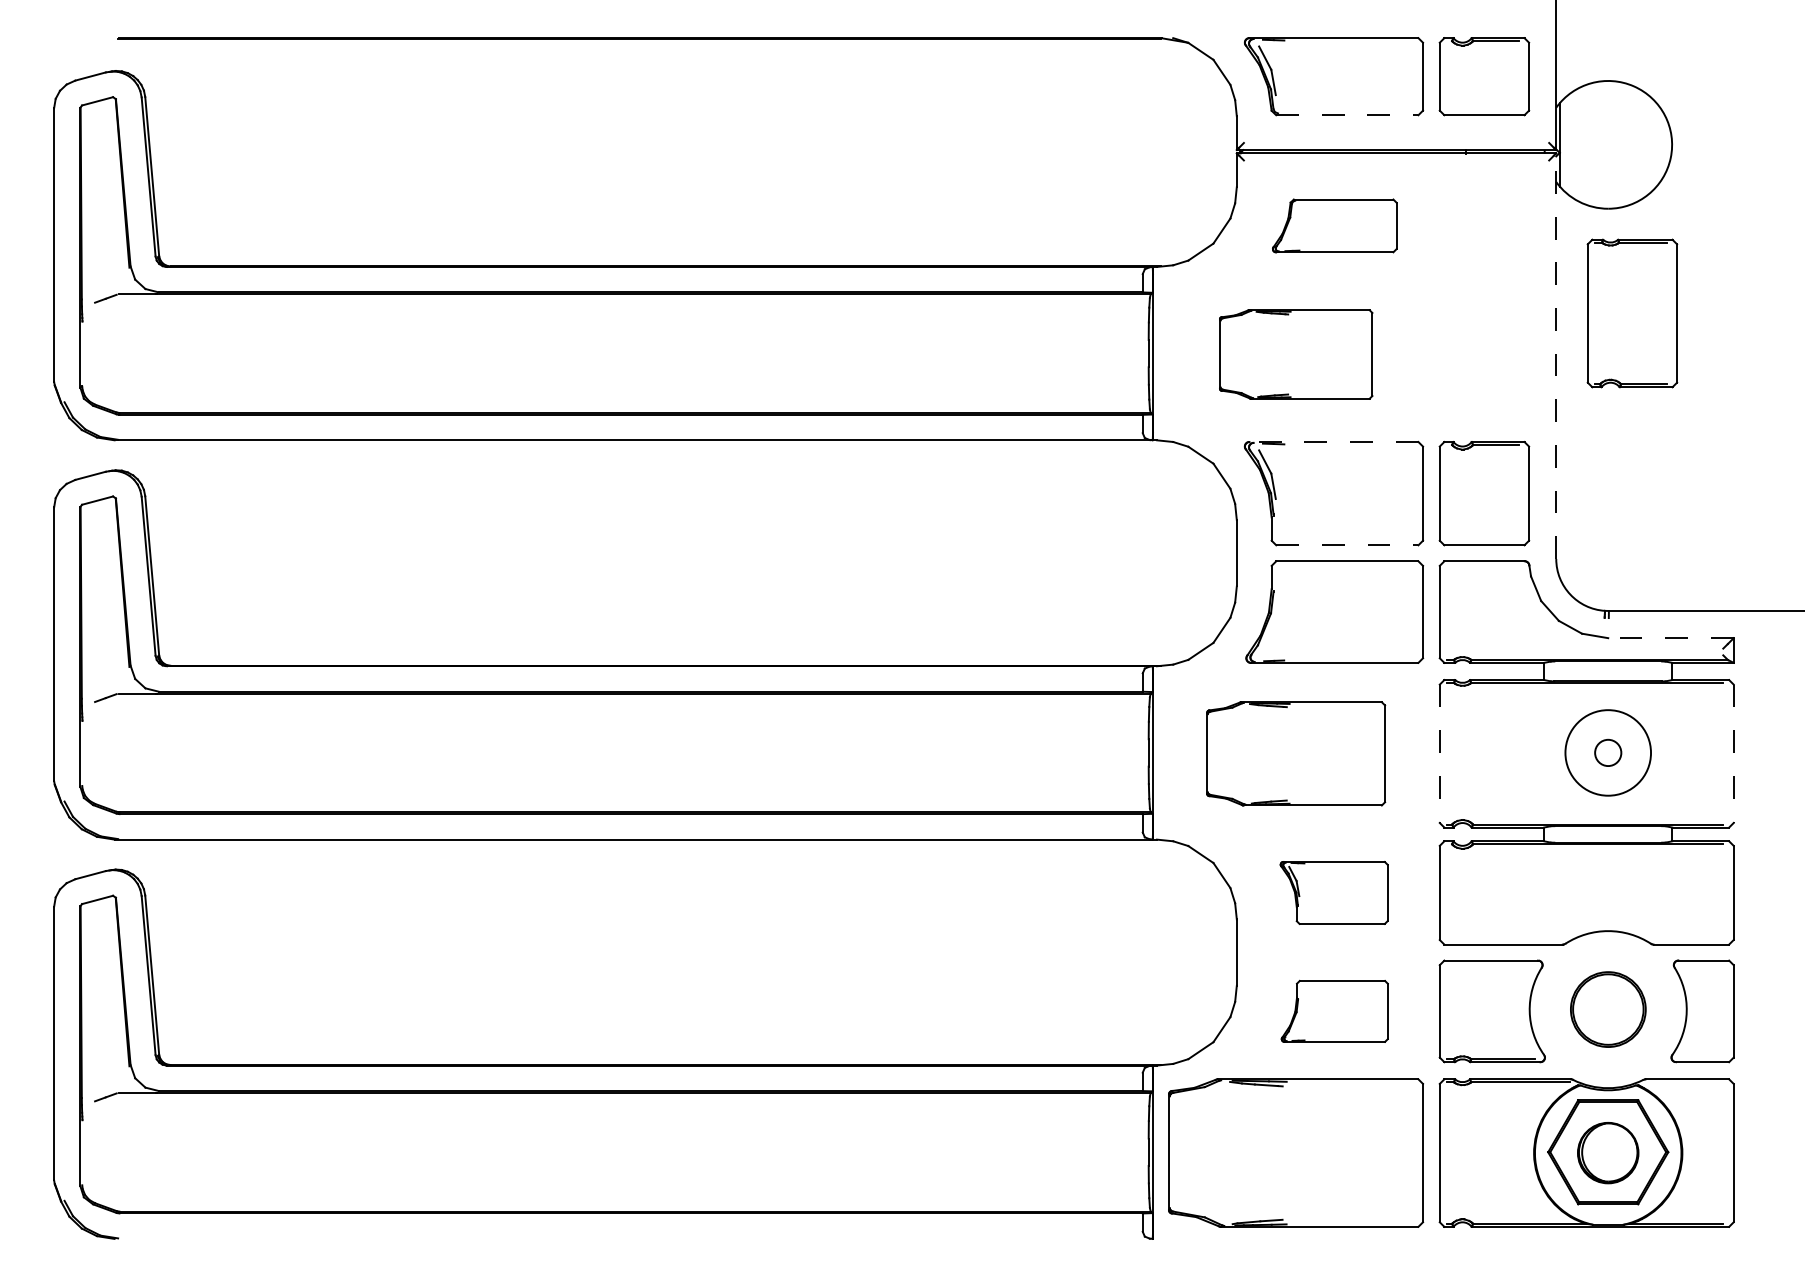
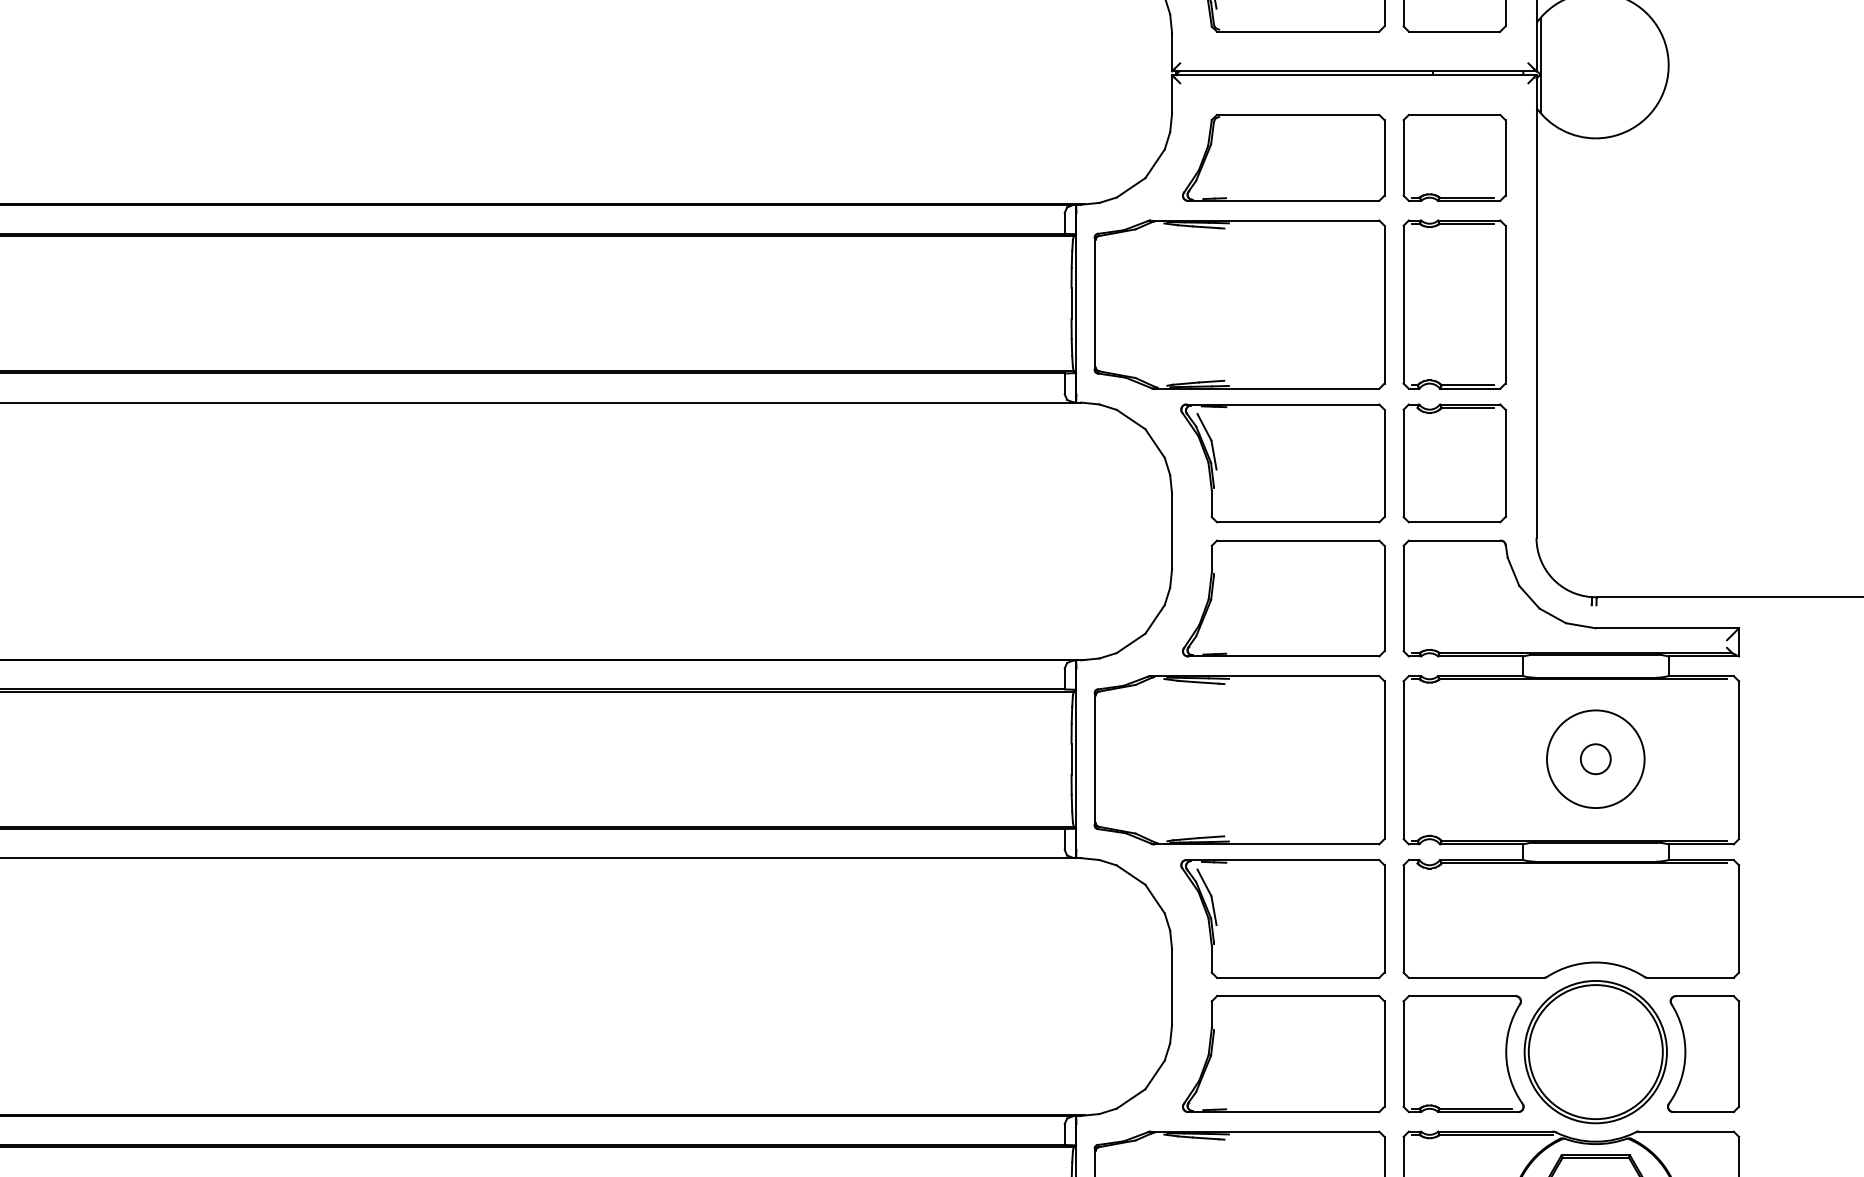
line: (1347, 115) -> (1298, 31), dashed -> solid
part: (1334, 225) -> (1283, 157), size x1.43
part: (1484, 225) -> (1454, 157), added
part: (1632, 313) -> (1454, 304), moved
part: (1296, 354) -> (1240, 304), size x1.67
line: (1556, 356) -> (1536, 306), dashed -> solid
line: (1333, 442) -> (1282, 405), dashed -> solid
line: (1347, 545) -> (1298, 522), dashed -> solid
line: (1670, 638) -> (1666, 628), dashed -> solid
part: (1296, 753) -> (1240, 759), size x1.43
line: (1439, 754) -> (1403, 761), dashed -> solid
line: (1733, 754) -> (1738, 761), dashed -> solid
part: (1334, 892) -> (1283, 918), size x1.67
part: (1608, 1009) -> (1596, 1051), size x1.67
part: (1334, 1011) -> (1283, 1054), size x1.67

